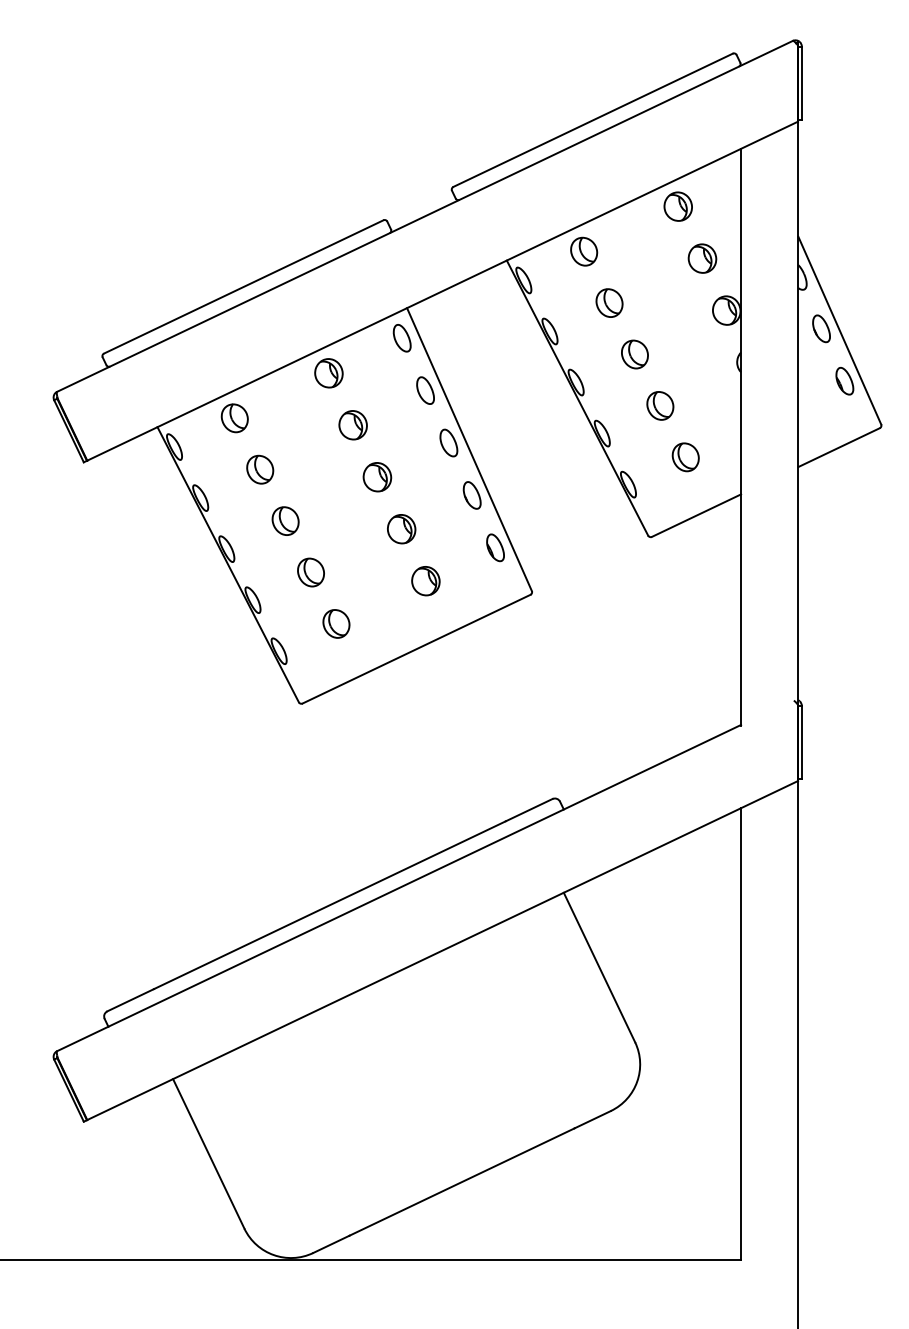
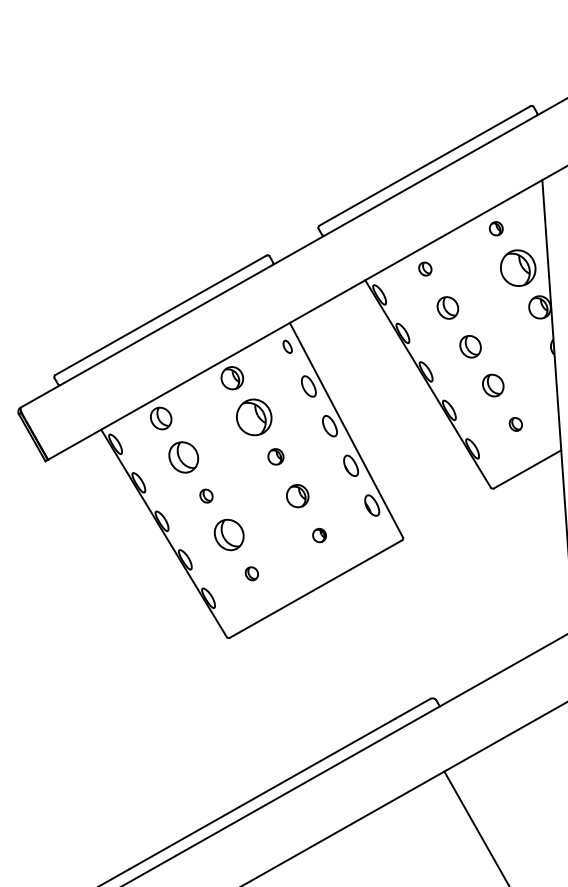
part: (677, 206) -> (495, 228), size x0.6
part: (584, 251) -> (425, 268), size x0.6
part: (702, 258) -> (518, 267), size x1.6
part: (401, 338) -> (287, 347), size x0.6
part: (352, 425) -> (253, 417), size x1.6
part: (685, 457) -> (515, 424), size x0.6
part: (260, 469) -> (184, 457), size x1.4
part: (377, 477) -> (276, 457), size x0.7
part: (285, 520) -> (206, 495), size x0.6
part: (310, 572) -> (228, 534), size x1.4
part: (425, 581) -> (319, 535), size x0.6
part: (336, 623) -> (251, 573), size x0.6

